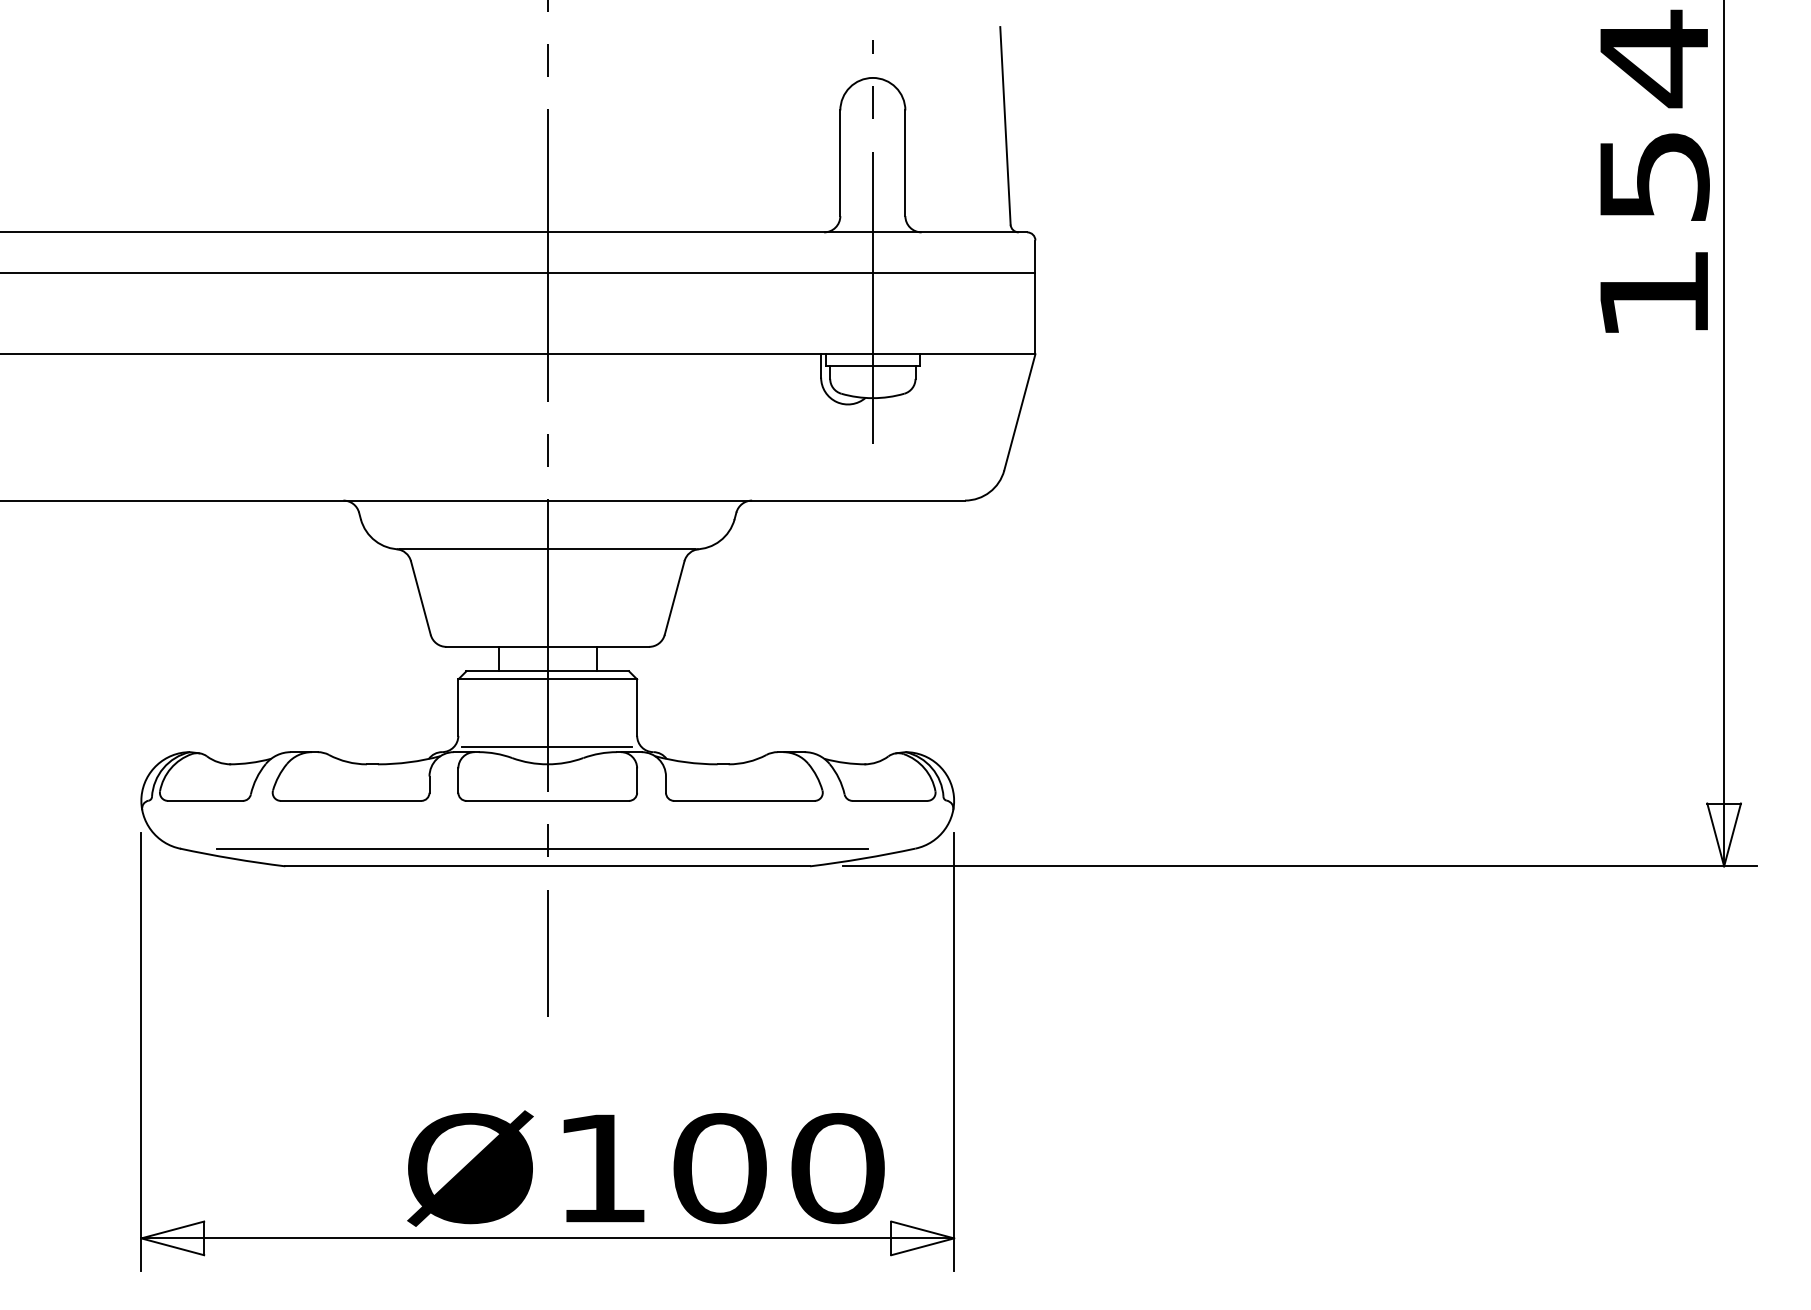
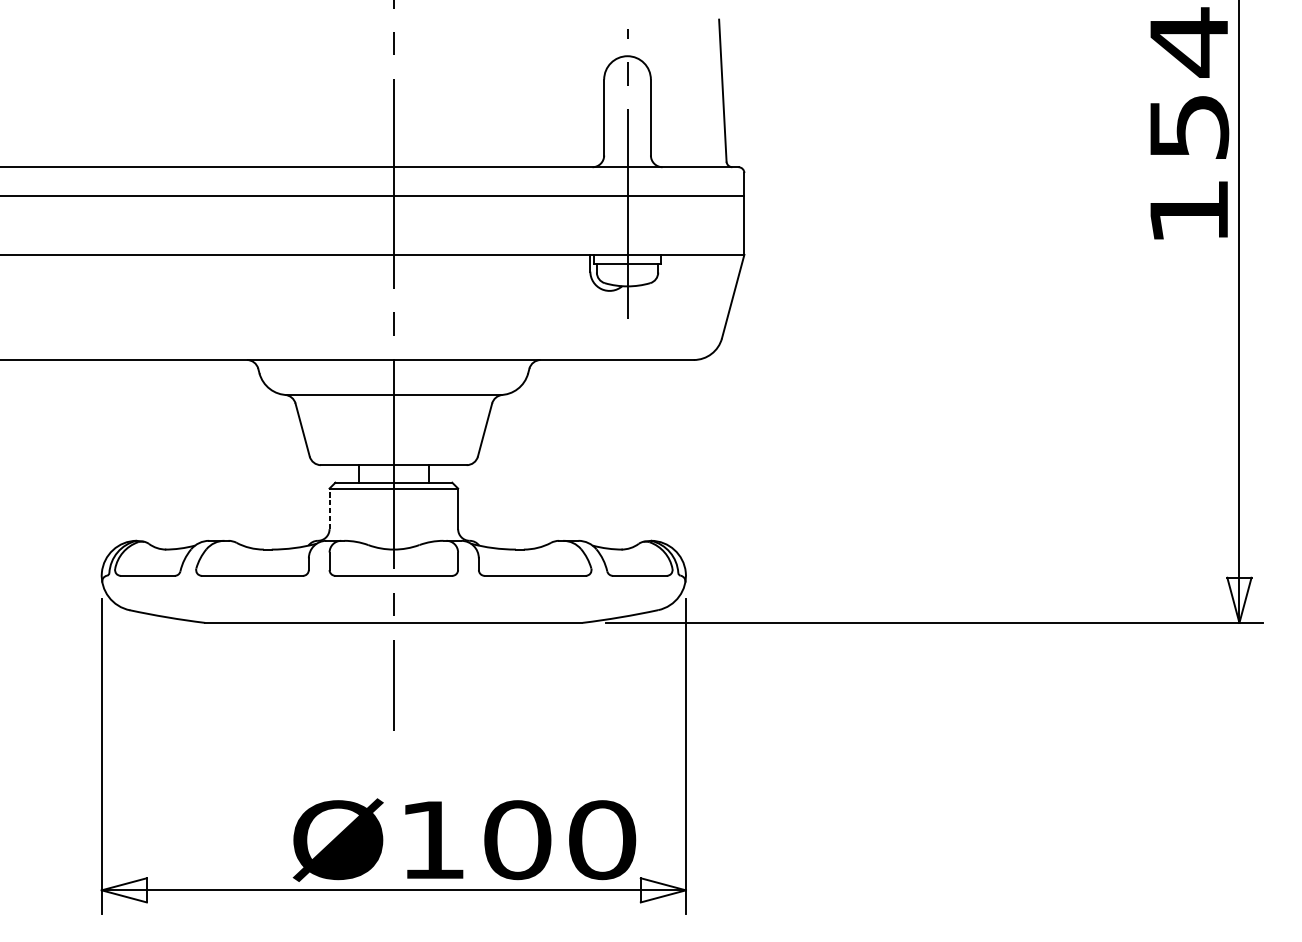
line: (458, 707) -> (329, 508), solid -> dashed
line: (547, 746) -> (393, 536), removed
line: (542, 848) -> (390, 610), removed

